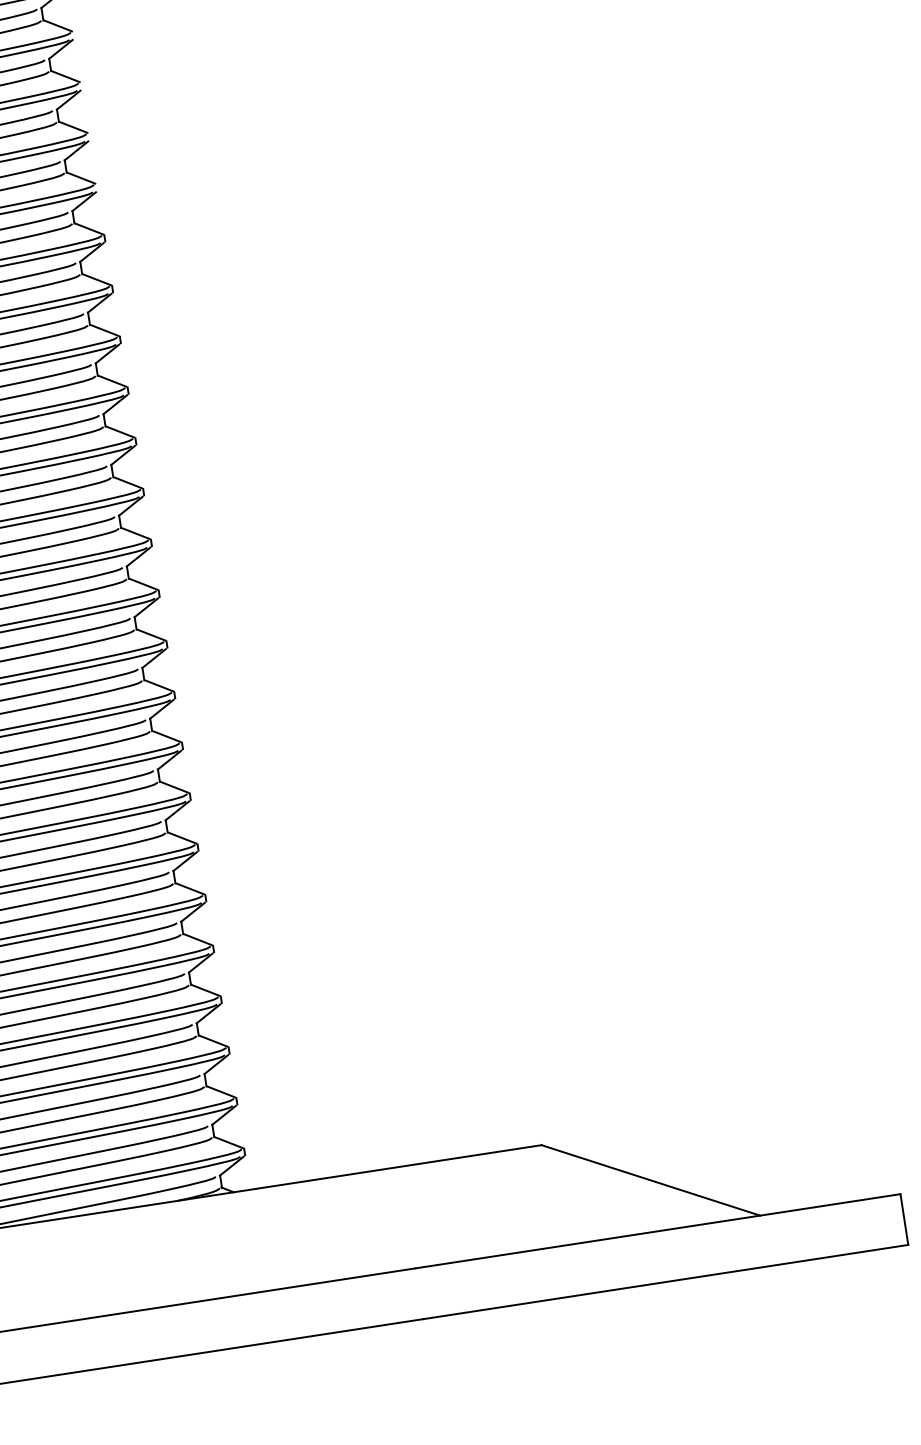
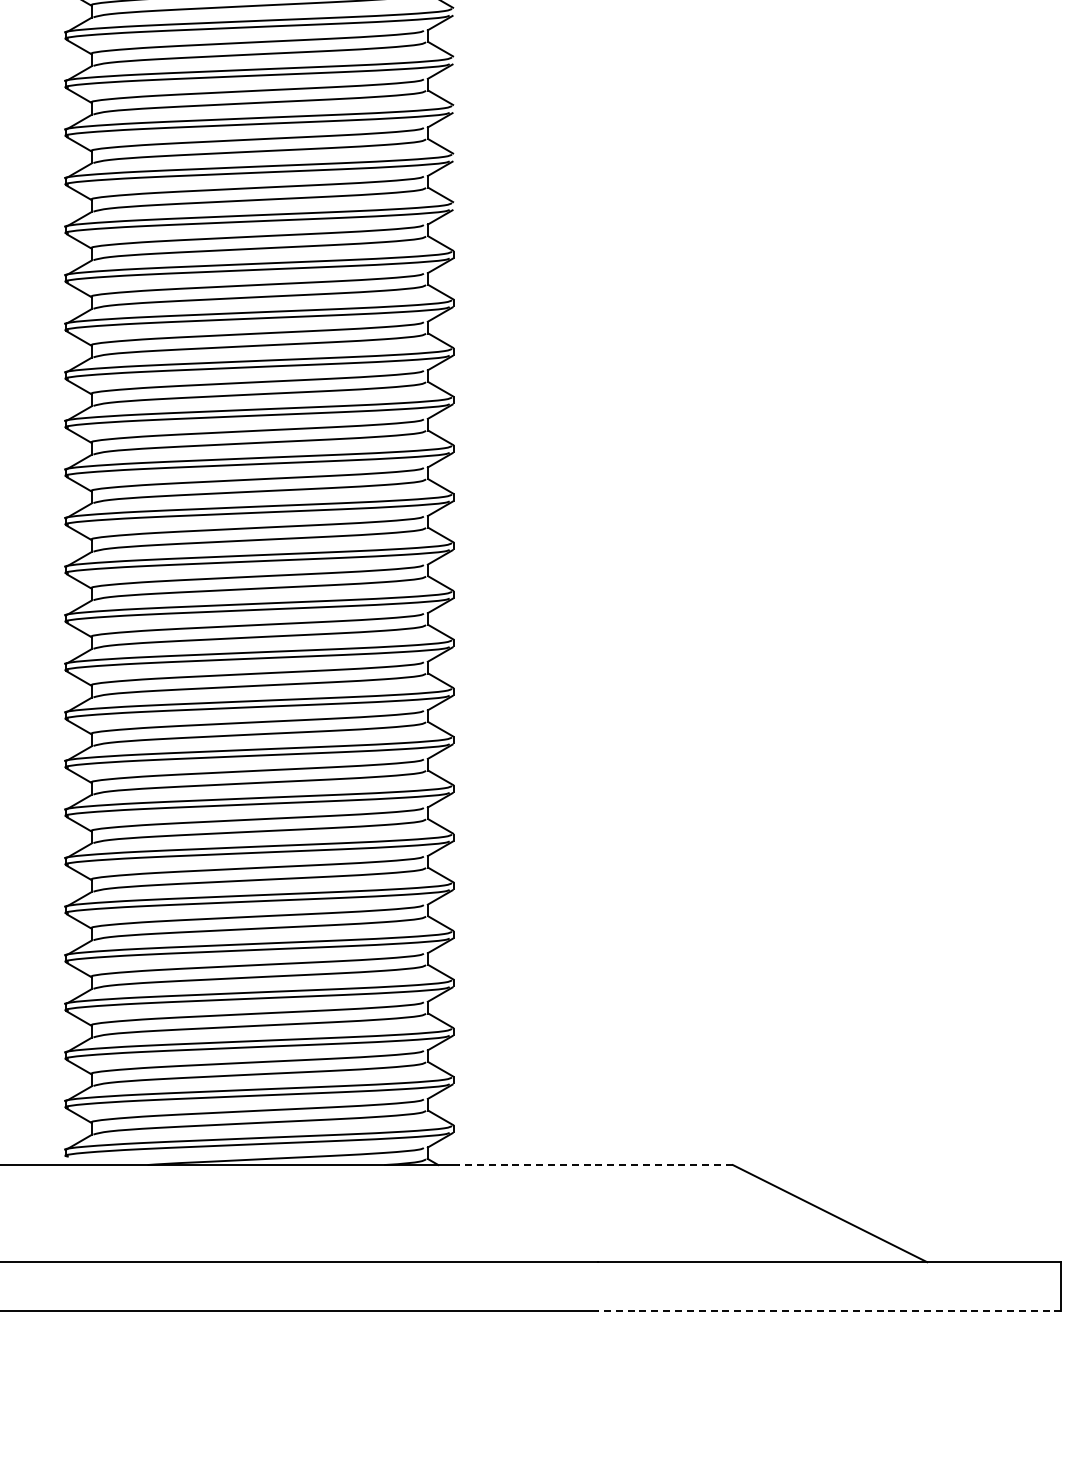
line: (399, 1167) -> (596, 1165), solid -> dashed
line: (665, 1281) -> (829, 1310), solid -> dashed

